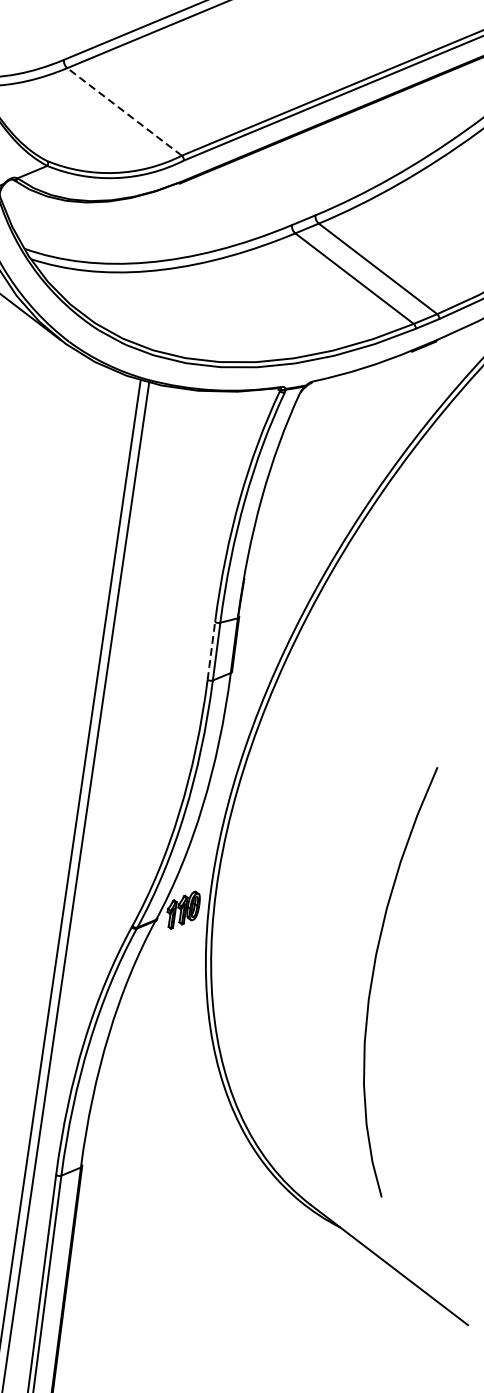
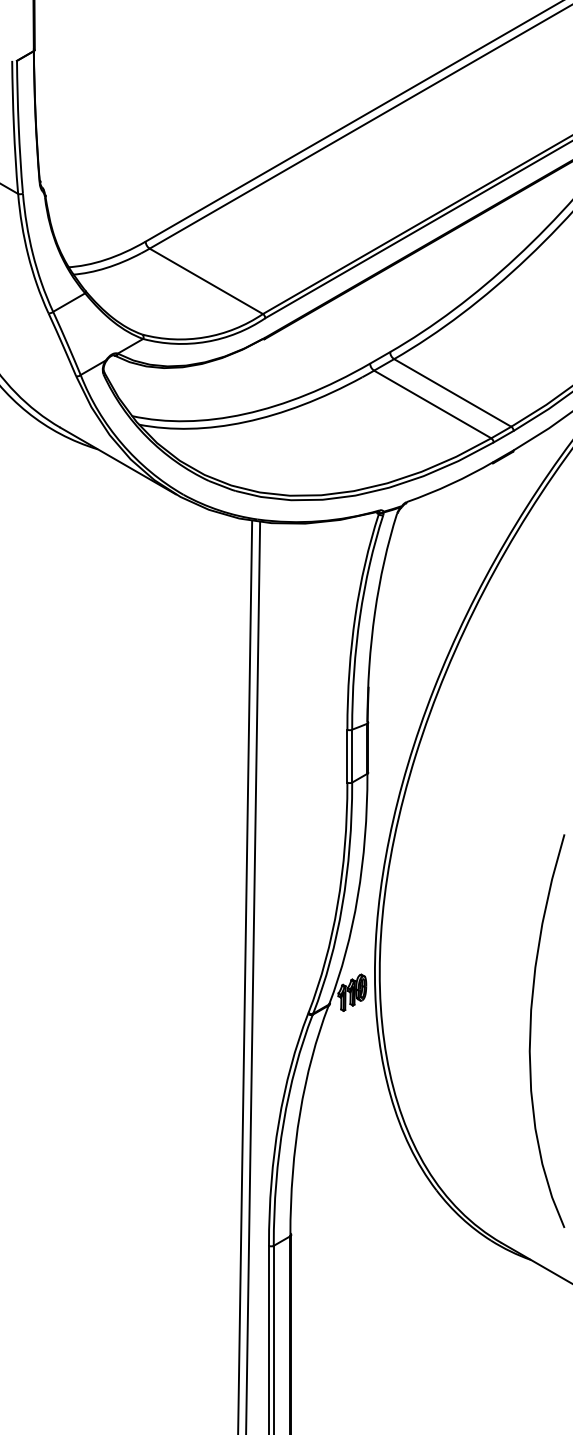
line: (123, 111) -> (205, 281), dashed -> solid
line: (211, 650) -> (347, 755), dashed -> solid

